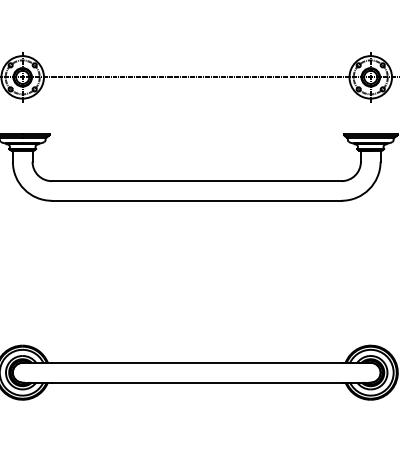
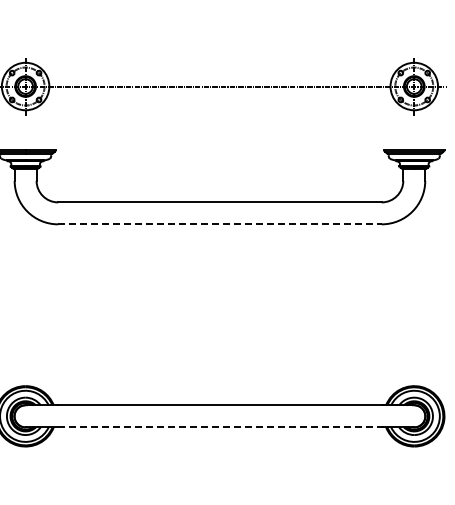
line: (196, 200) -> (219, 224), solid -> dashed
line: (199, 382) -> (222, 427), solid -> dashed

